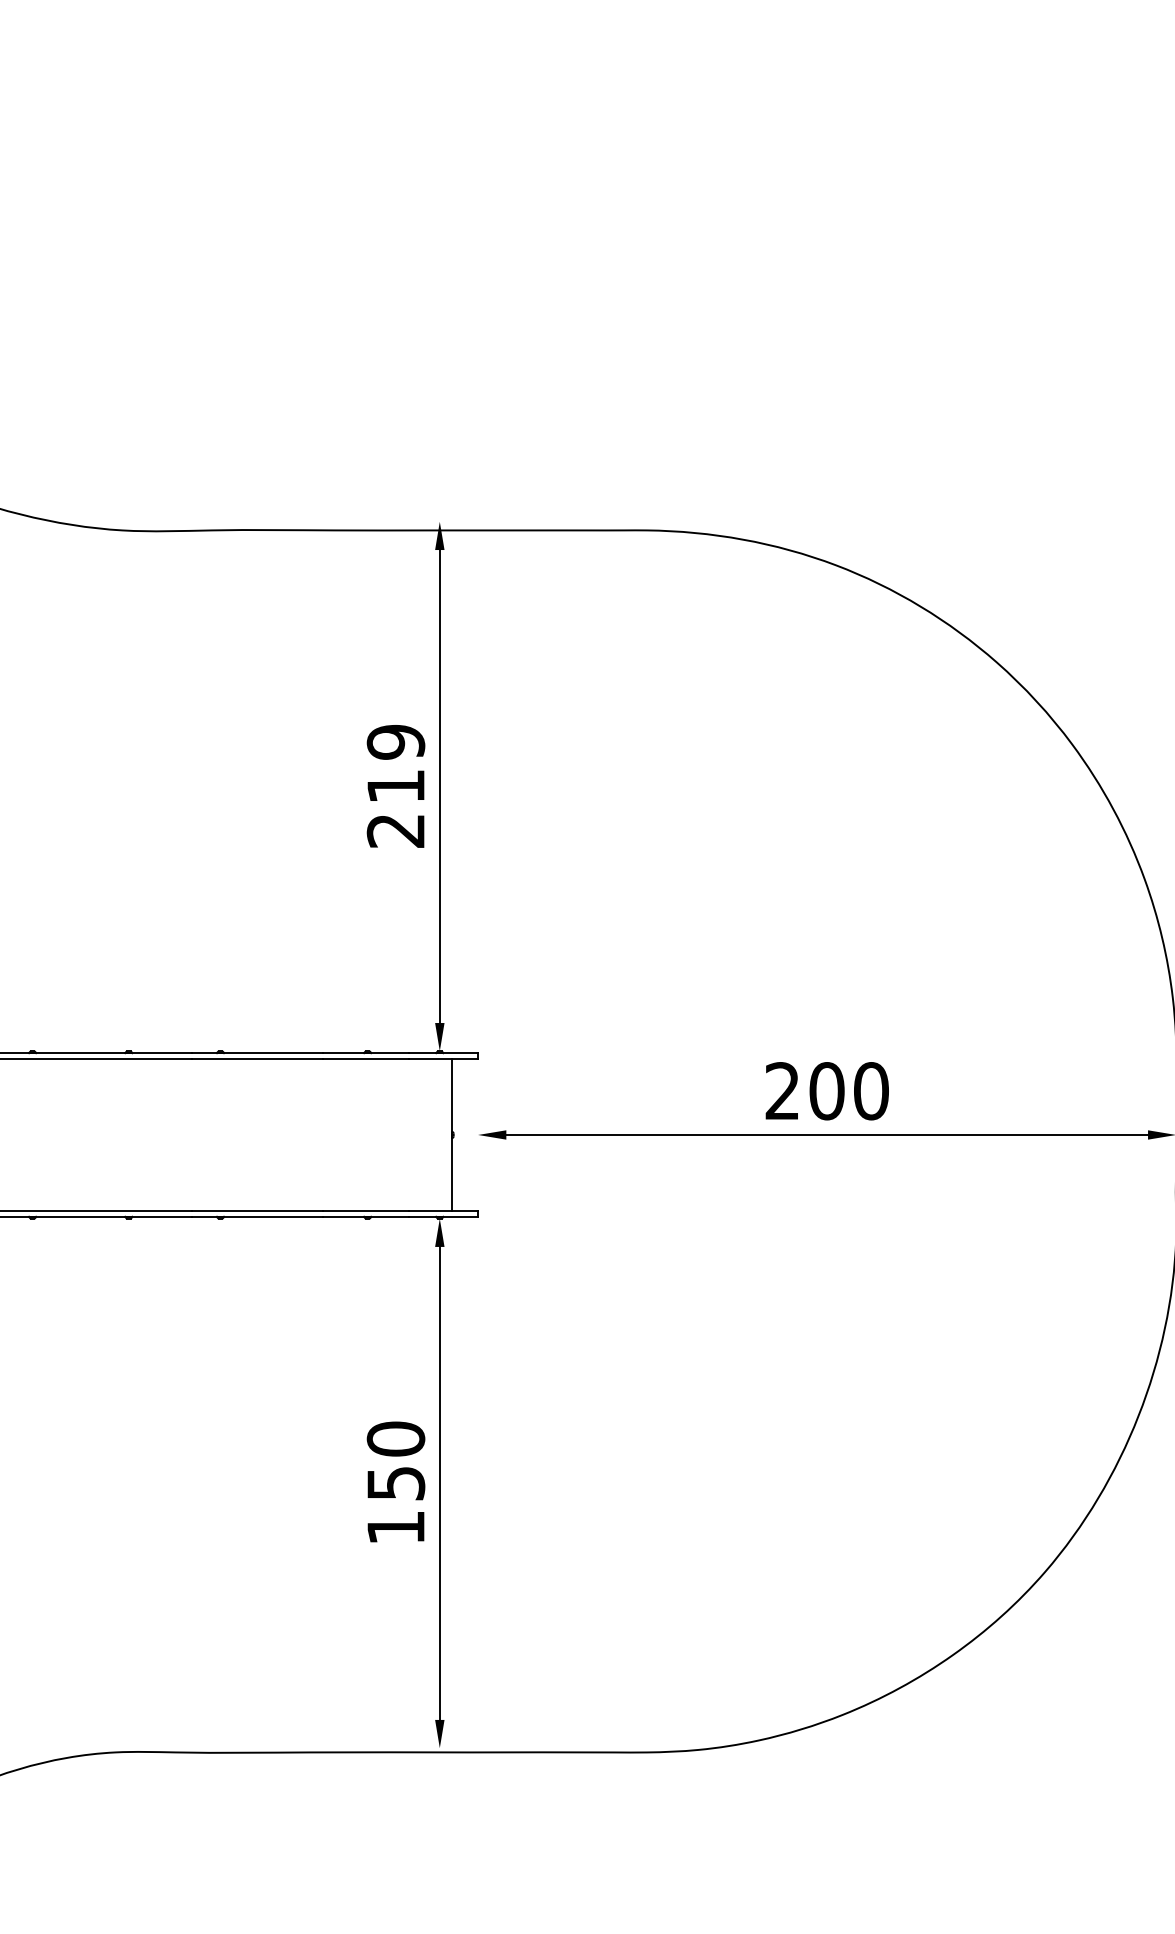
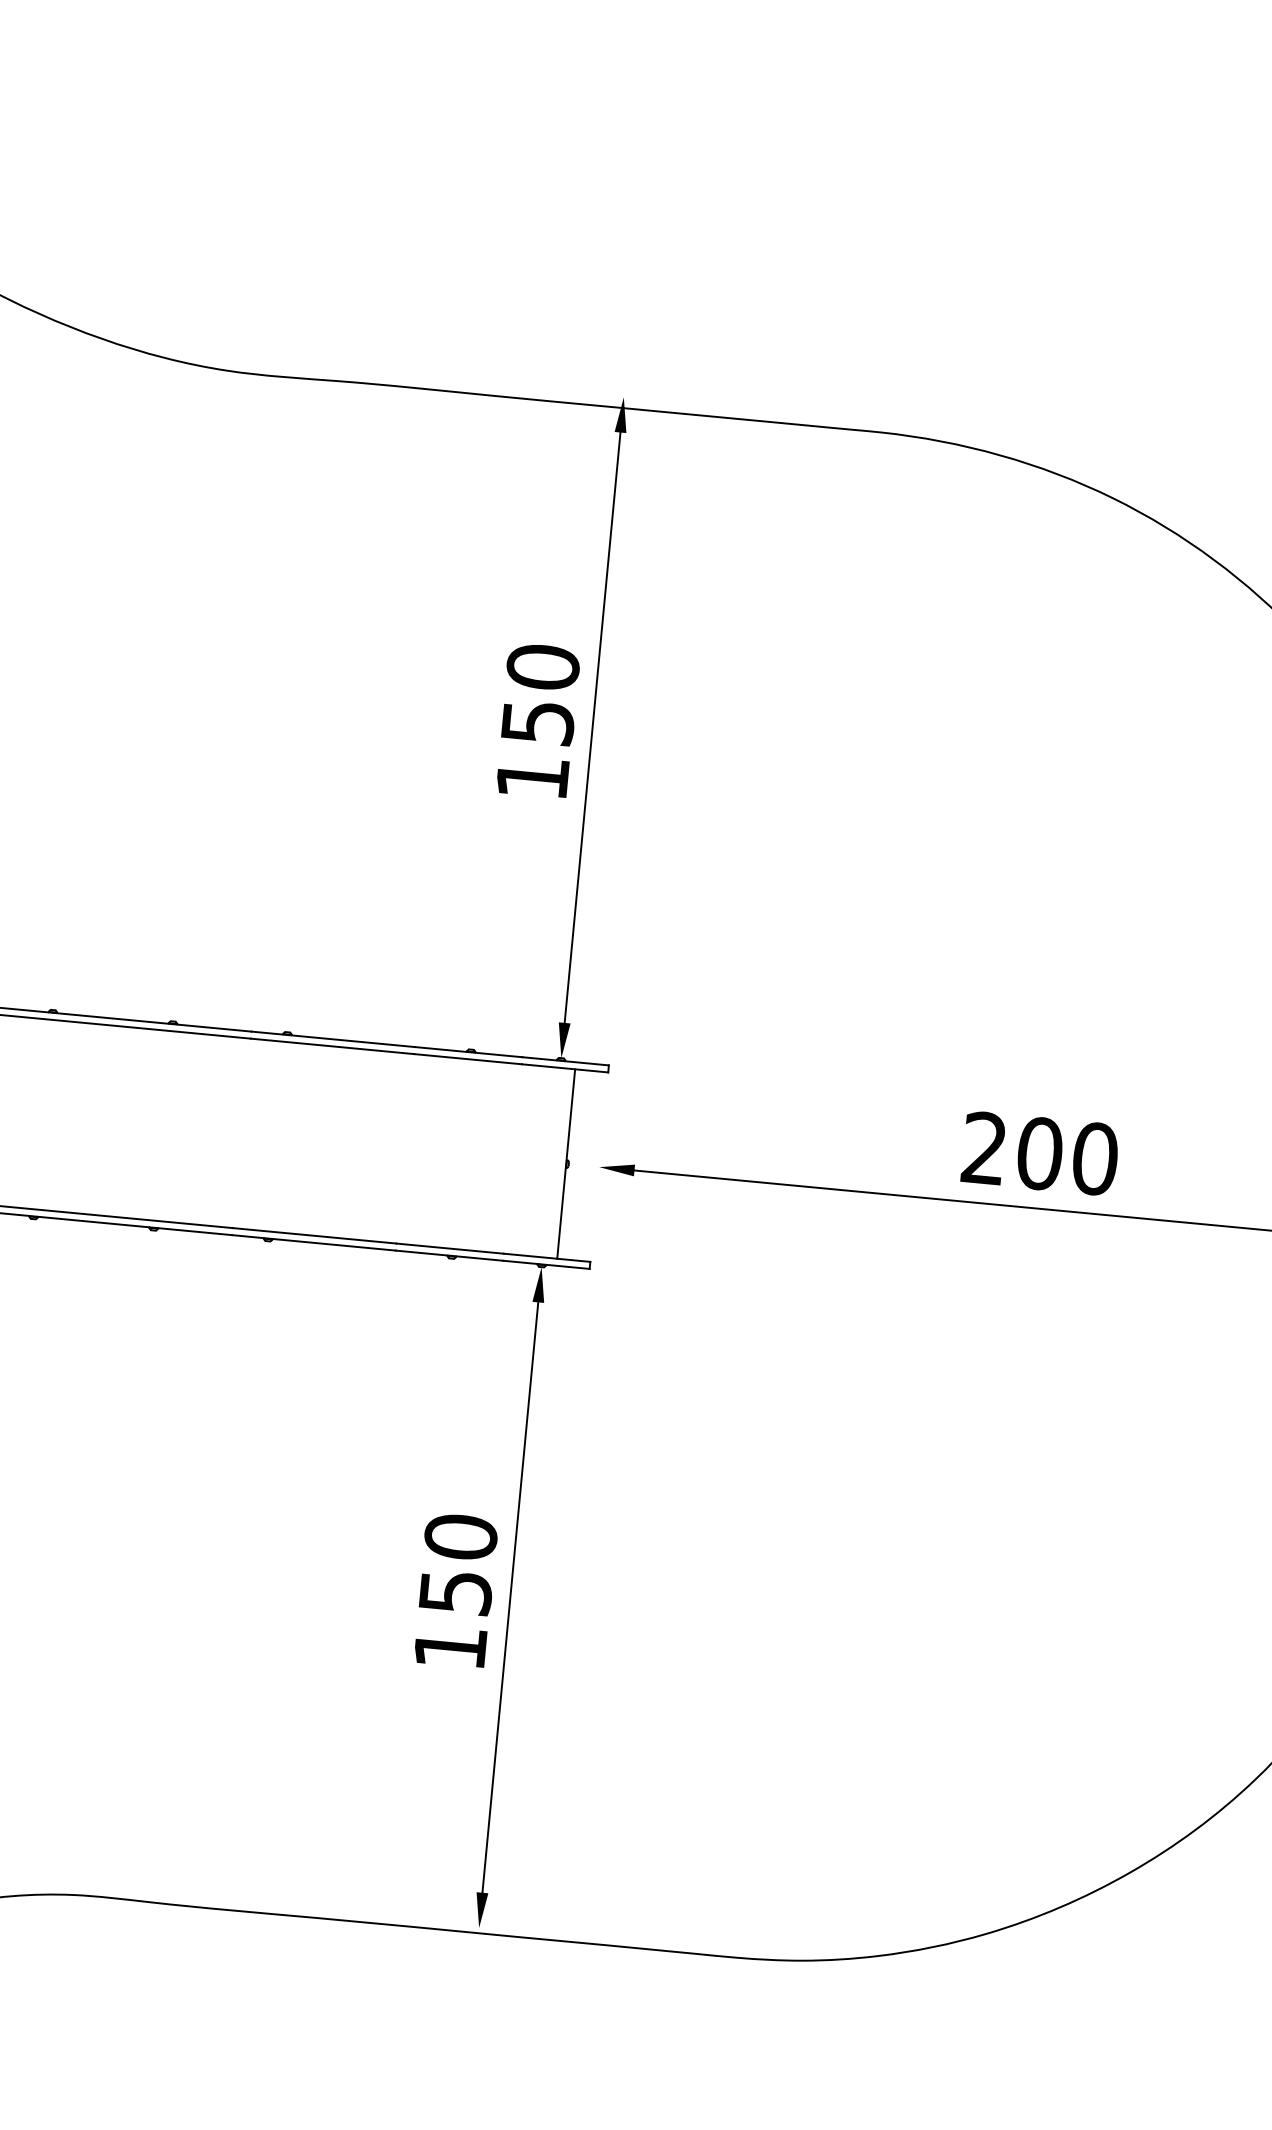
text: (395, 785) -> (537, 721), 219 -> 150

